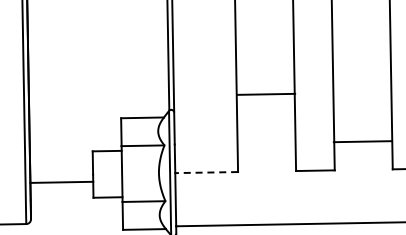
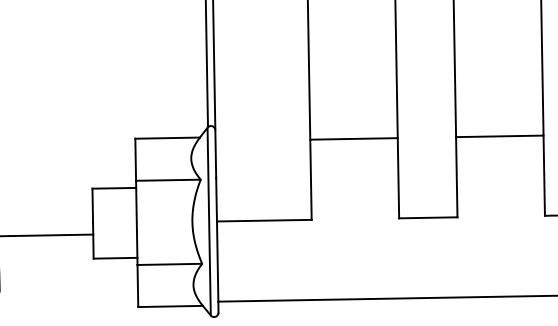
line: (266, 93) -> (354, 137), moved
line: (362, 141) -> (499, 136), moved
line: (206, 172) -> (264, 220), dashed -> solid

